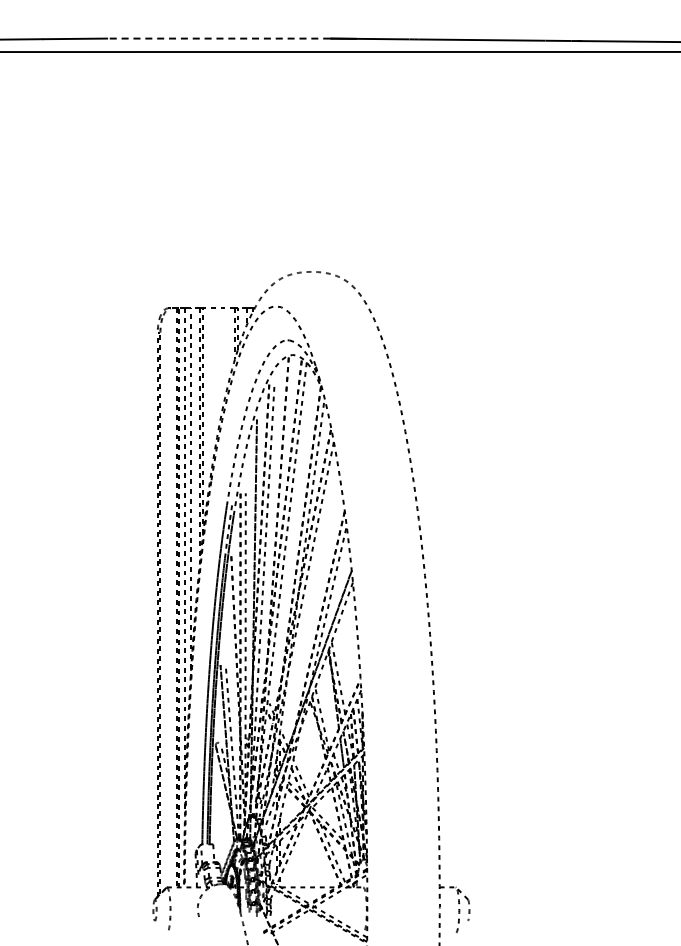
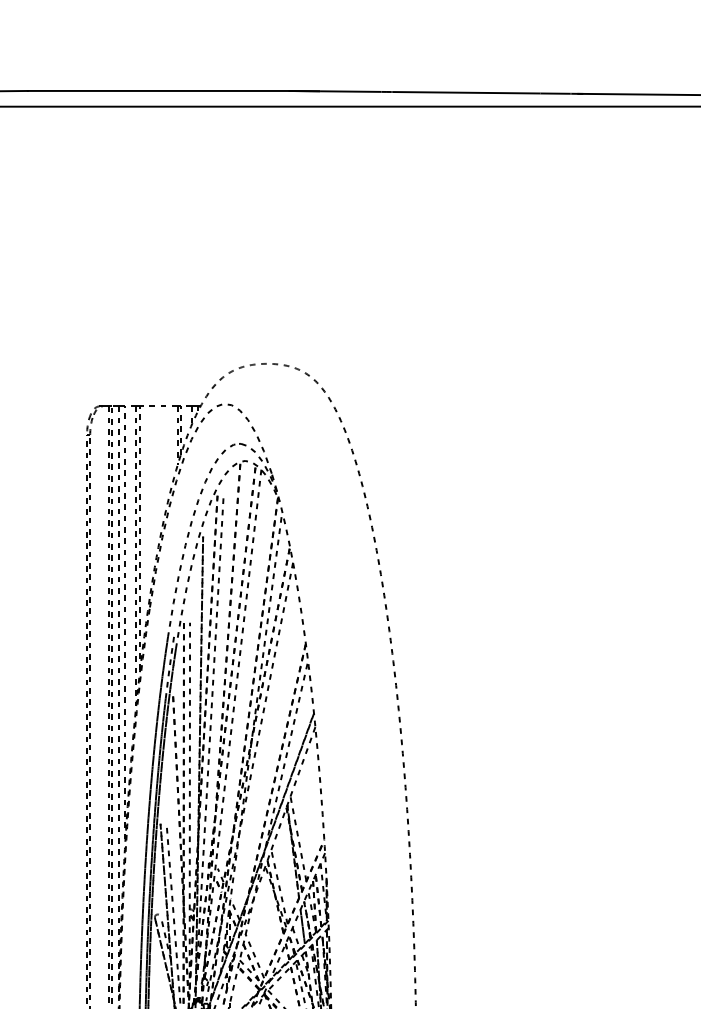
line: (218, 38) -> (158, 90), dashed -> solid

